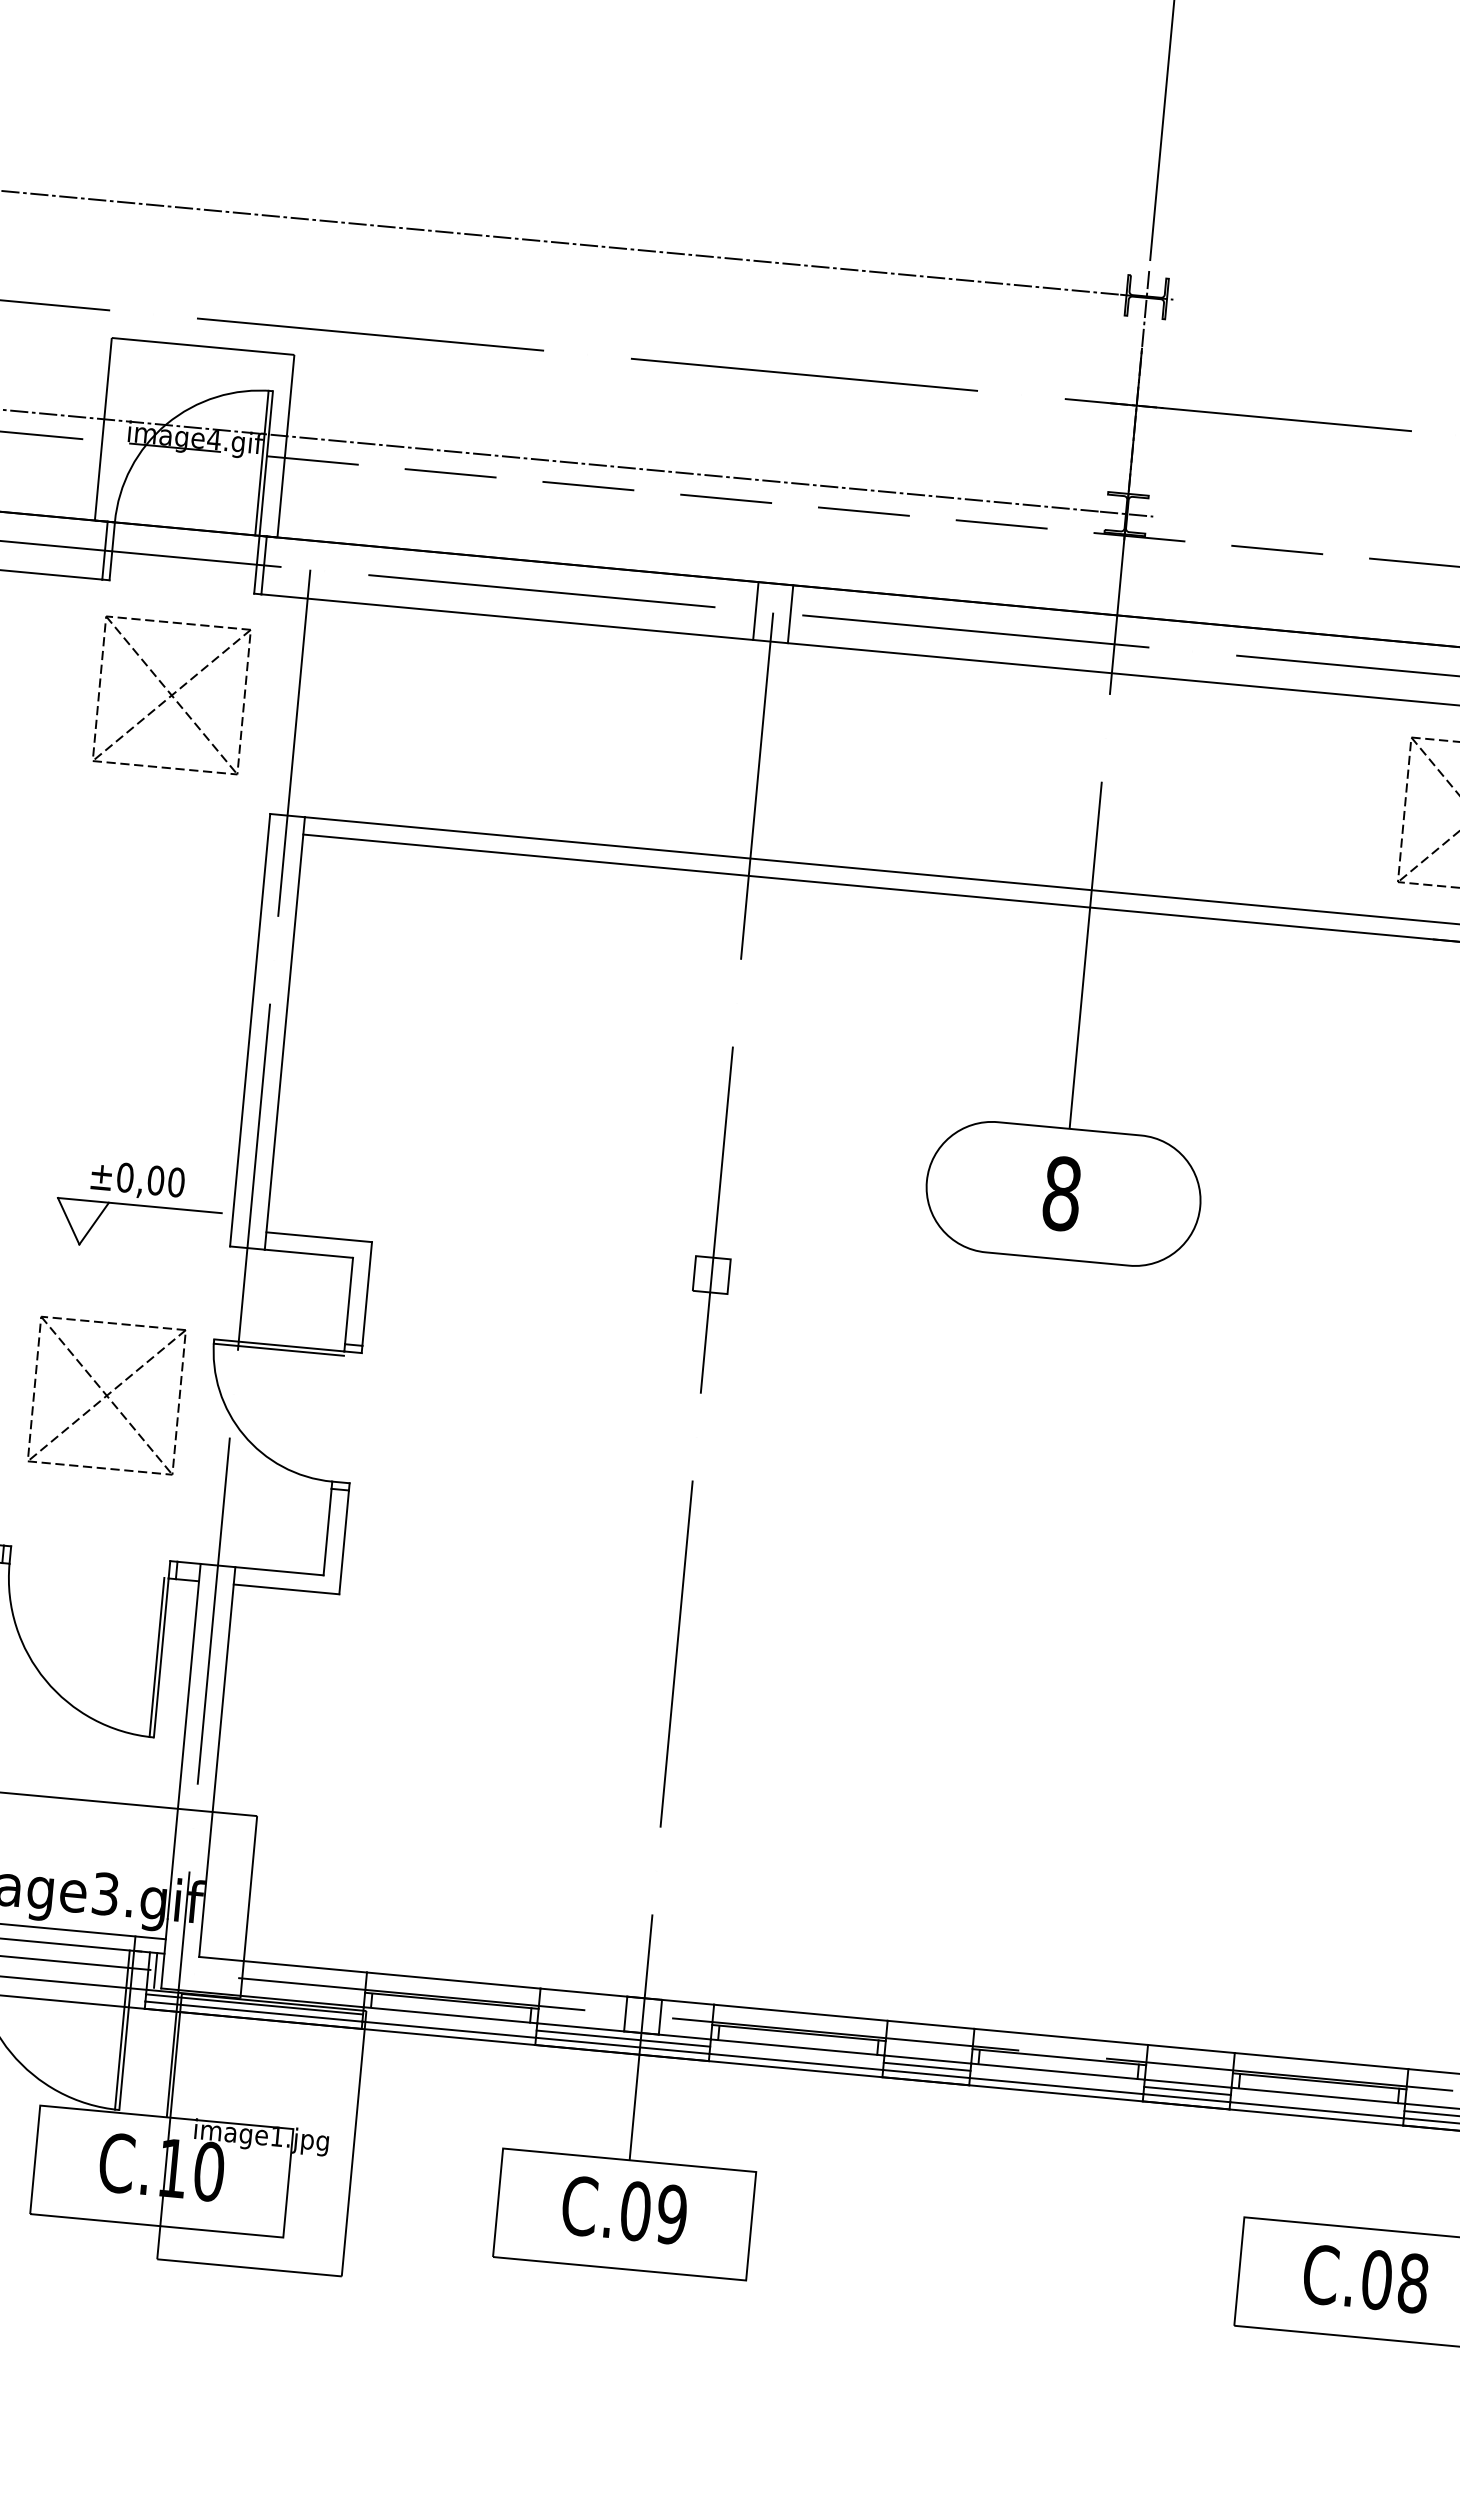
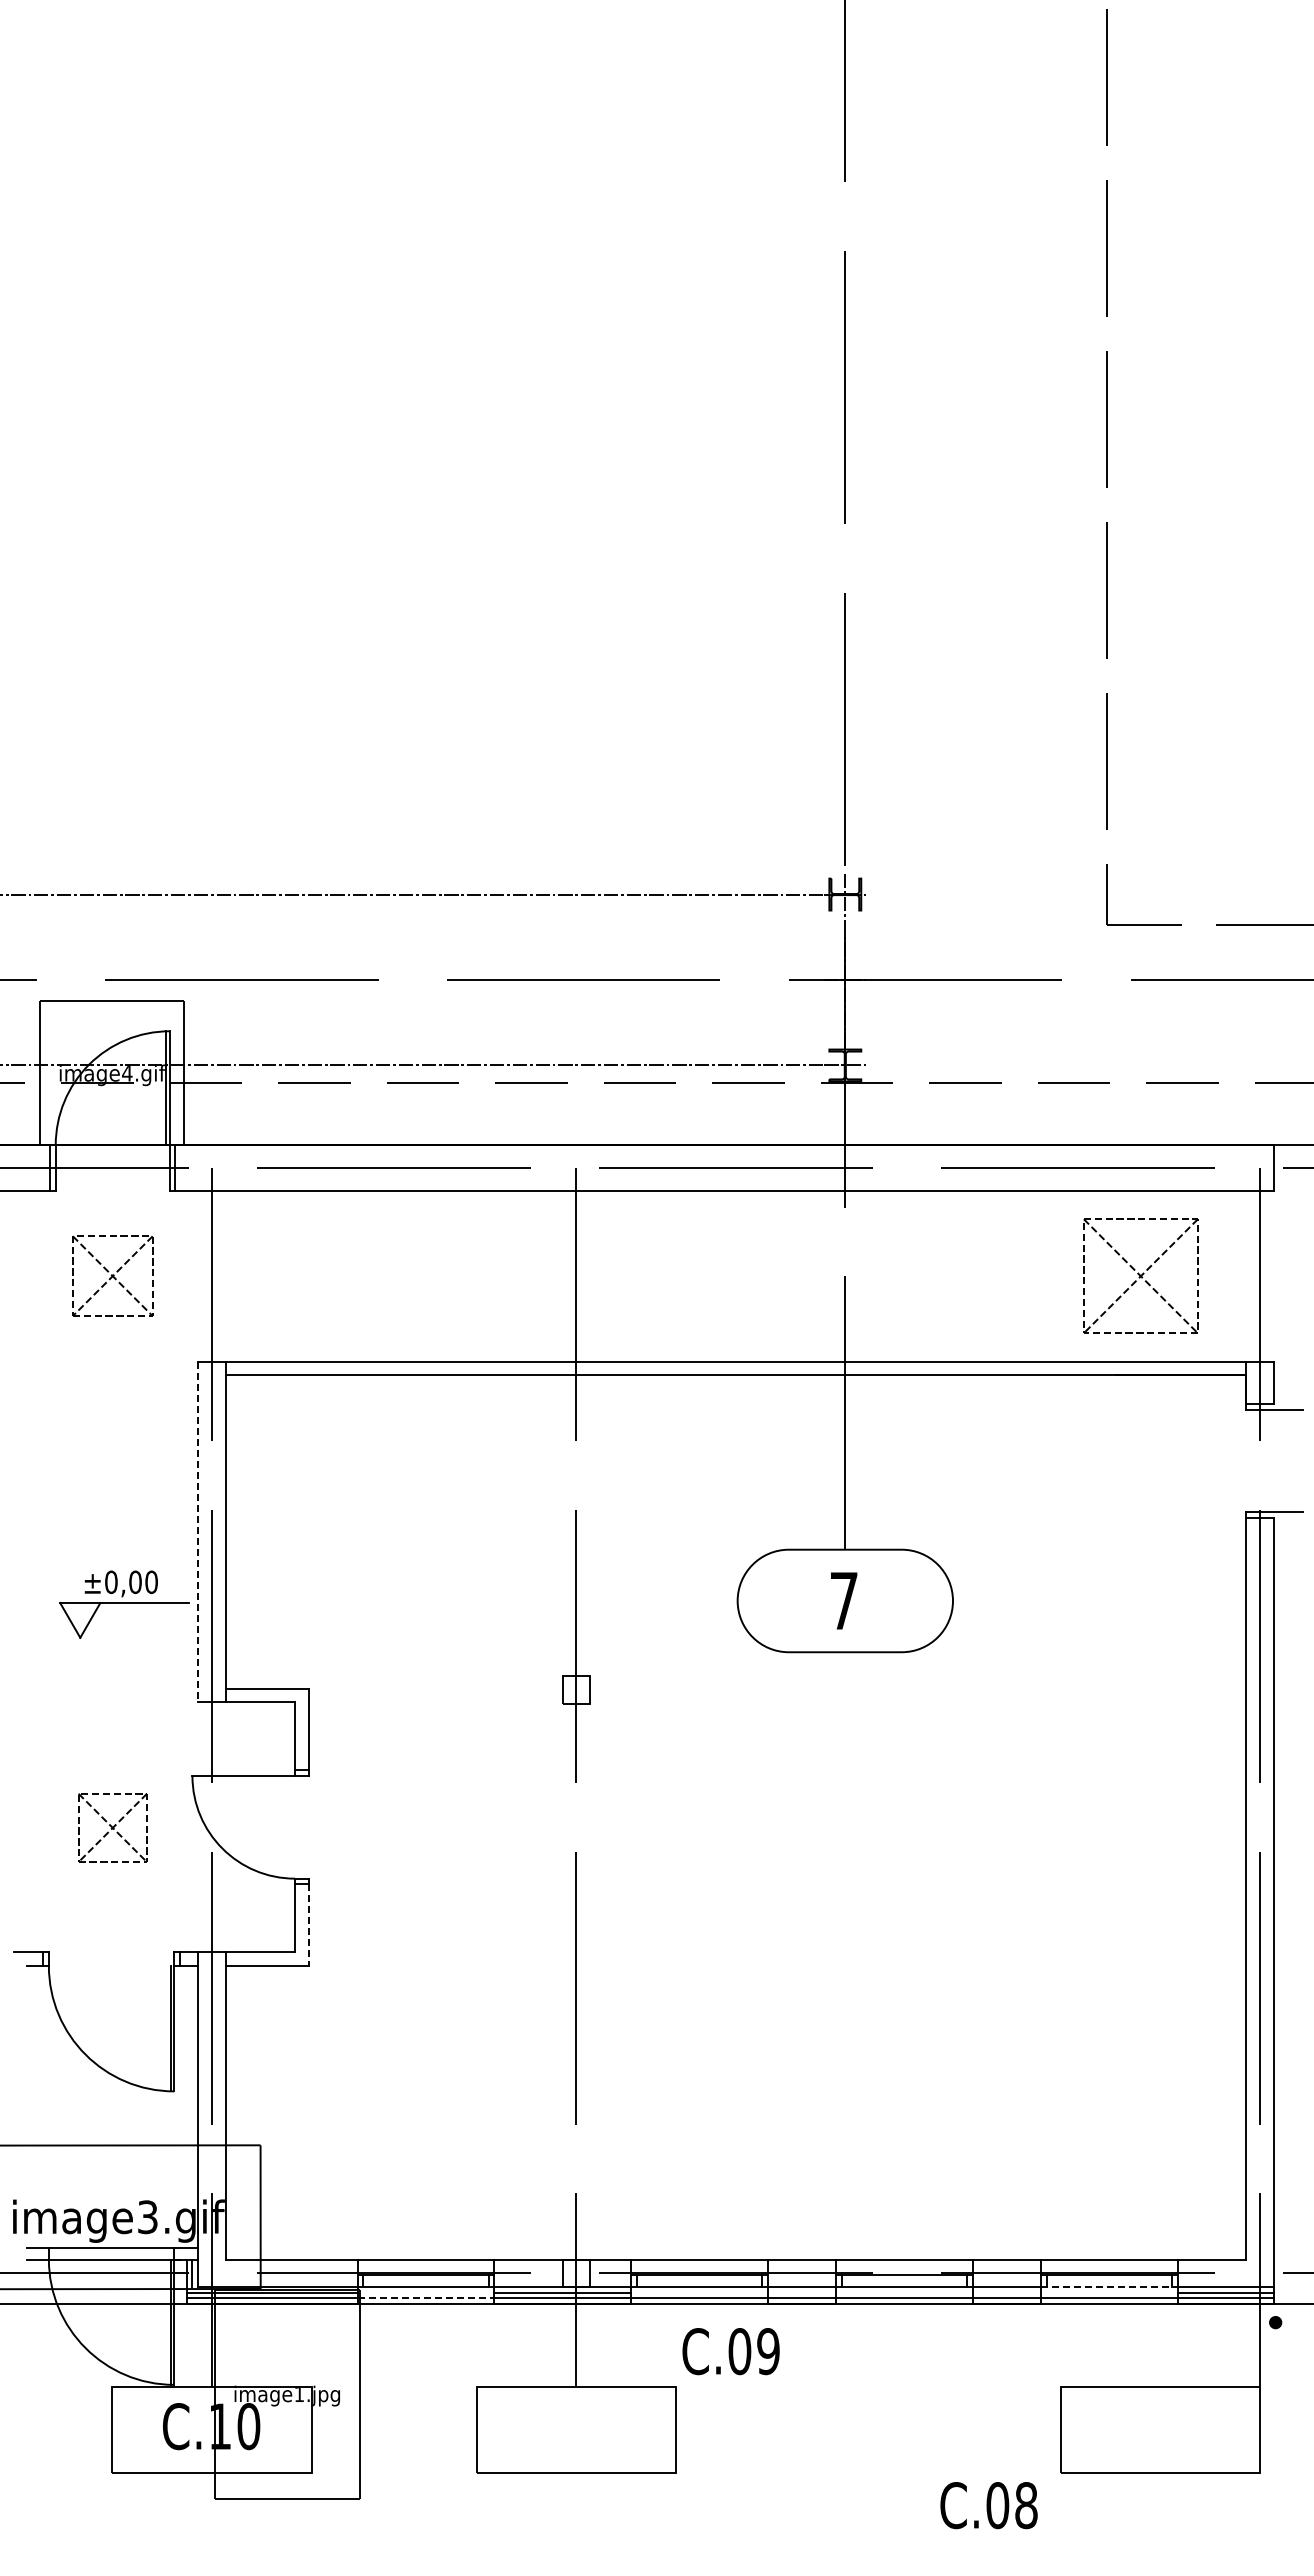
line: (755, 610) -> (562, 1167), removed
line: (791, 613) -> (590, 1167), removed
part: (171, 694) -> (112, 1275), size x0.7
line: (250, 1030) -> (198, 1532), solid -> dashed
text: (1062, 1193) -> (844, 1600), 8 -> 7
part: (139, 1207) -> (124, 1604), moved
line: (278, 1349) -> (243, 1779), removed
part: (106, 1395) -> (112, 1827), size x0.6
line: (343, 1542) -> (308, 1925), solid -> dashed
line: (449, 2030) -> (426, 2298), solid -> dashed
line: (926, 2066) -> (801, 2292), removed
line: (1186, 2090) -> (1006, 2292), removed
line: (1319, 2095) -> (1110, 2286), solid -> dashed
text: (623, 2210) -> (730, 2351), moved
text: (1365, 2278) -> (988, 2505), moved

